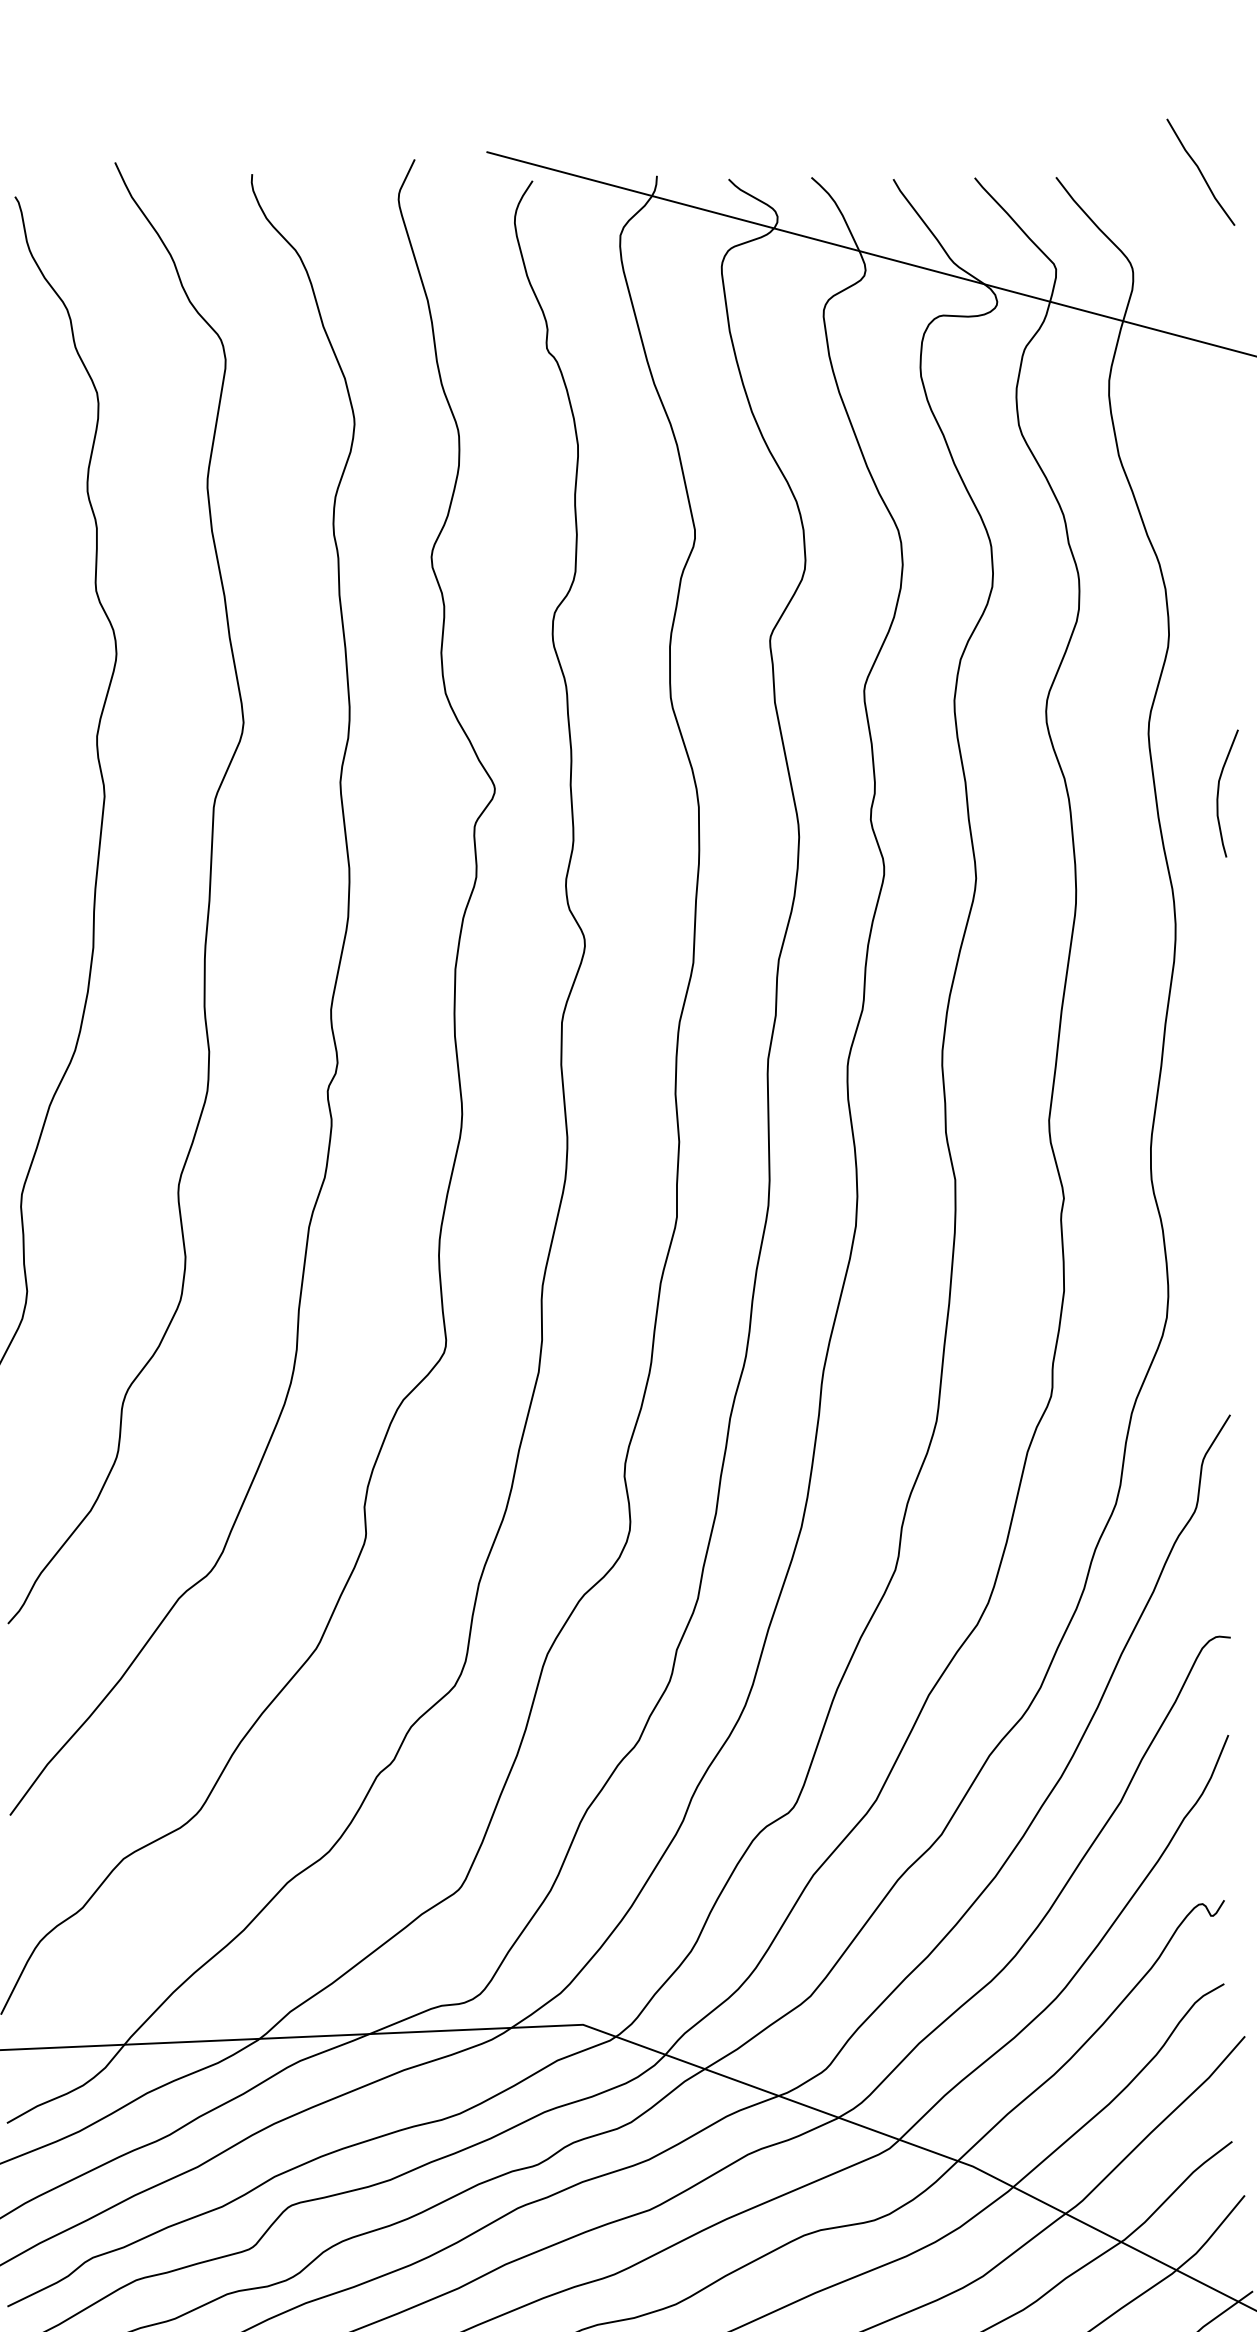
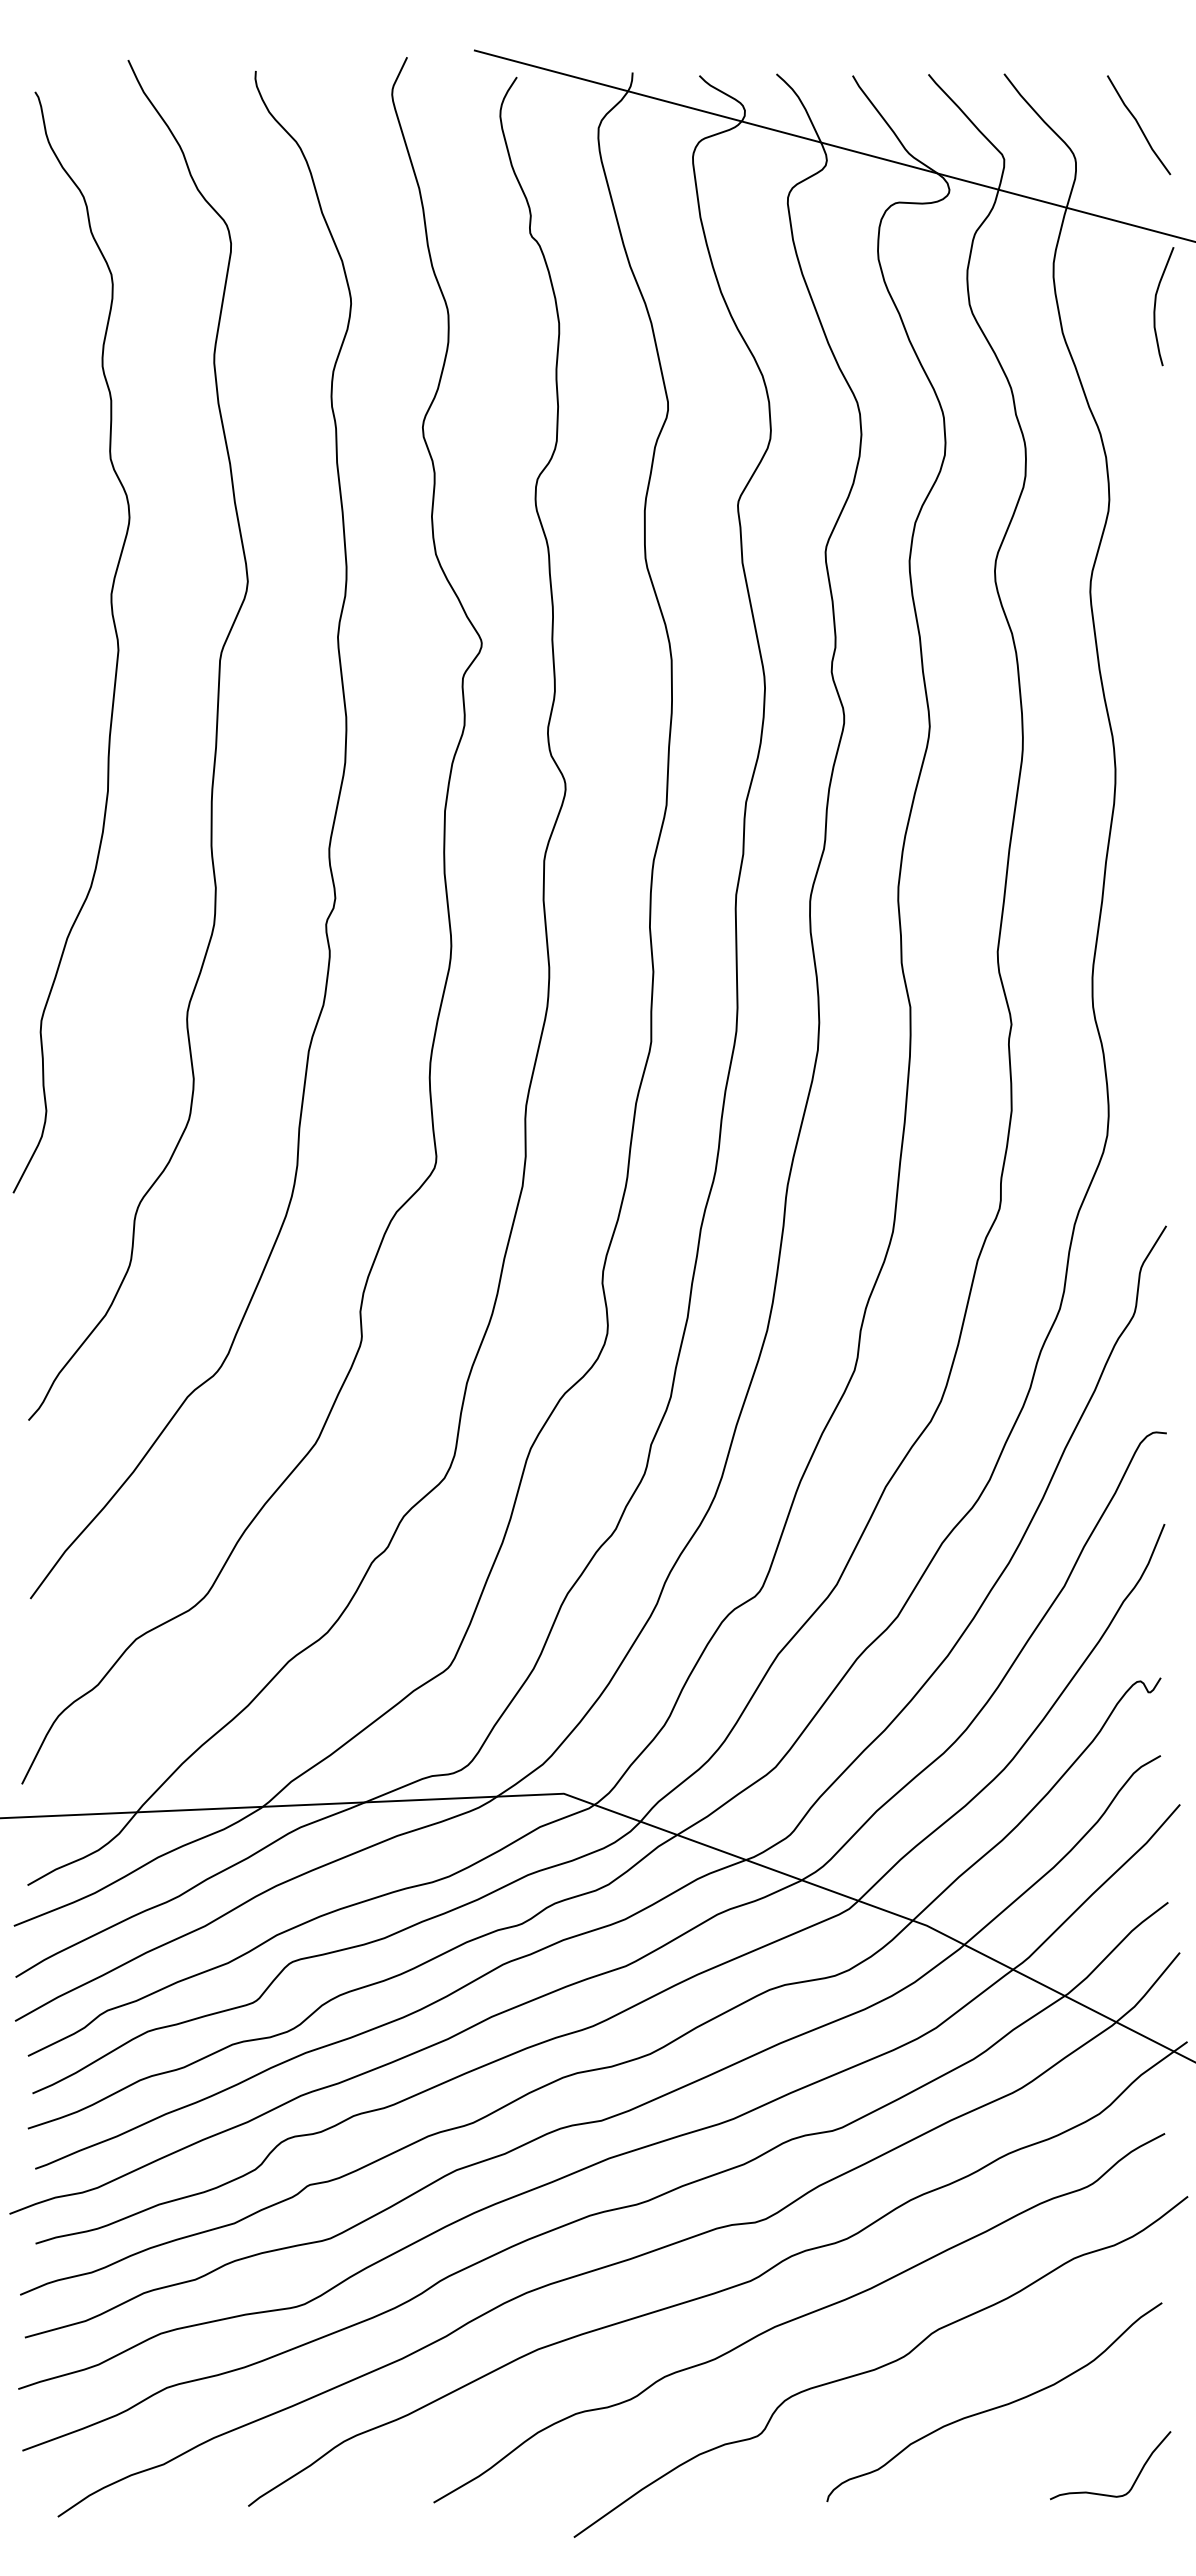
line: (1201, 172) -> (1139, 125), moved
curve: (1218, 793) -> (1155, 306), moved

